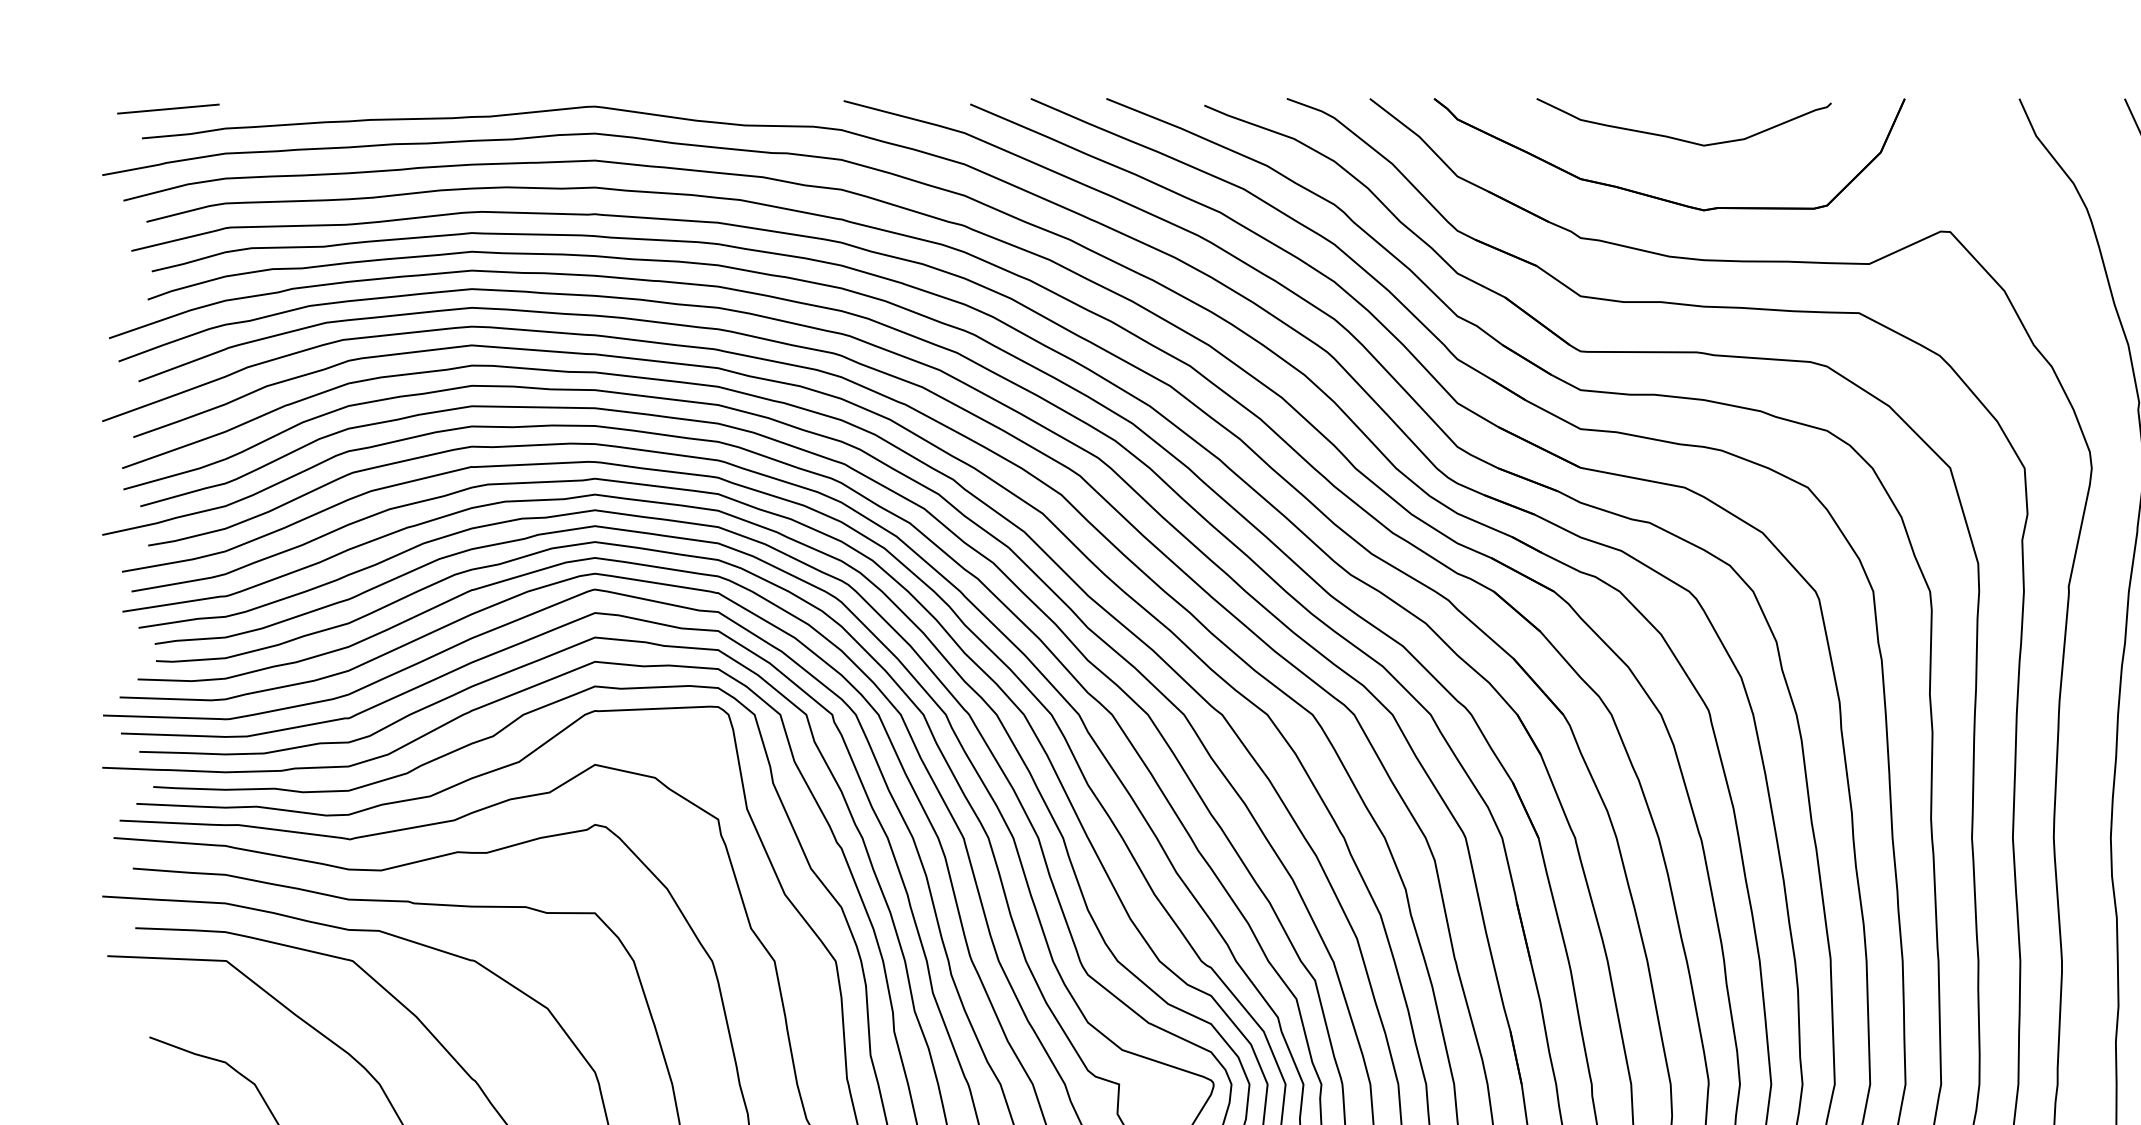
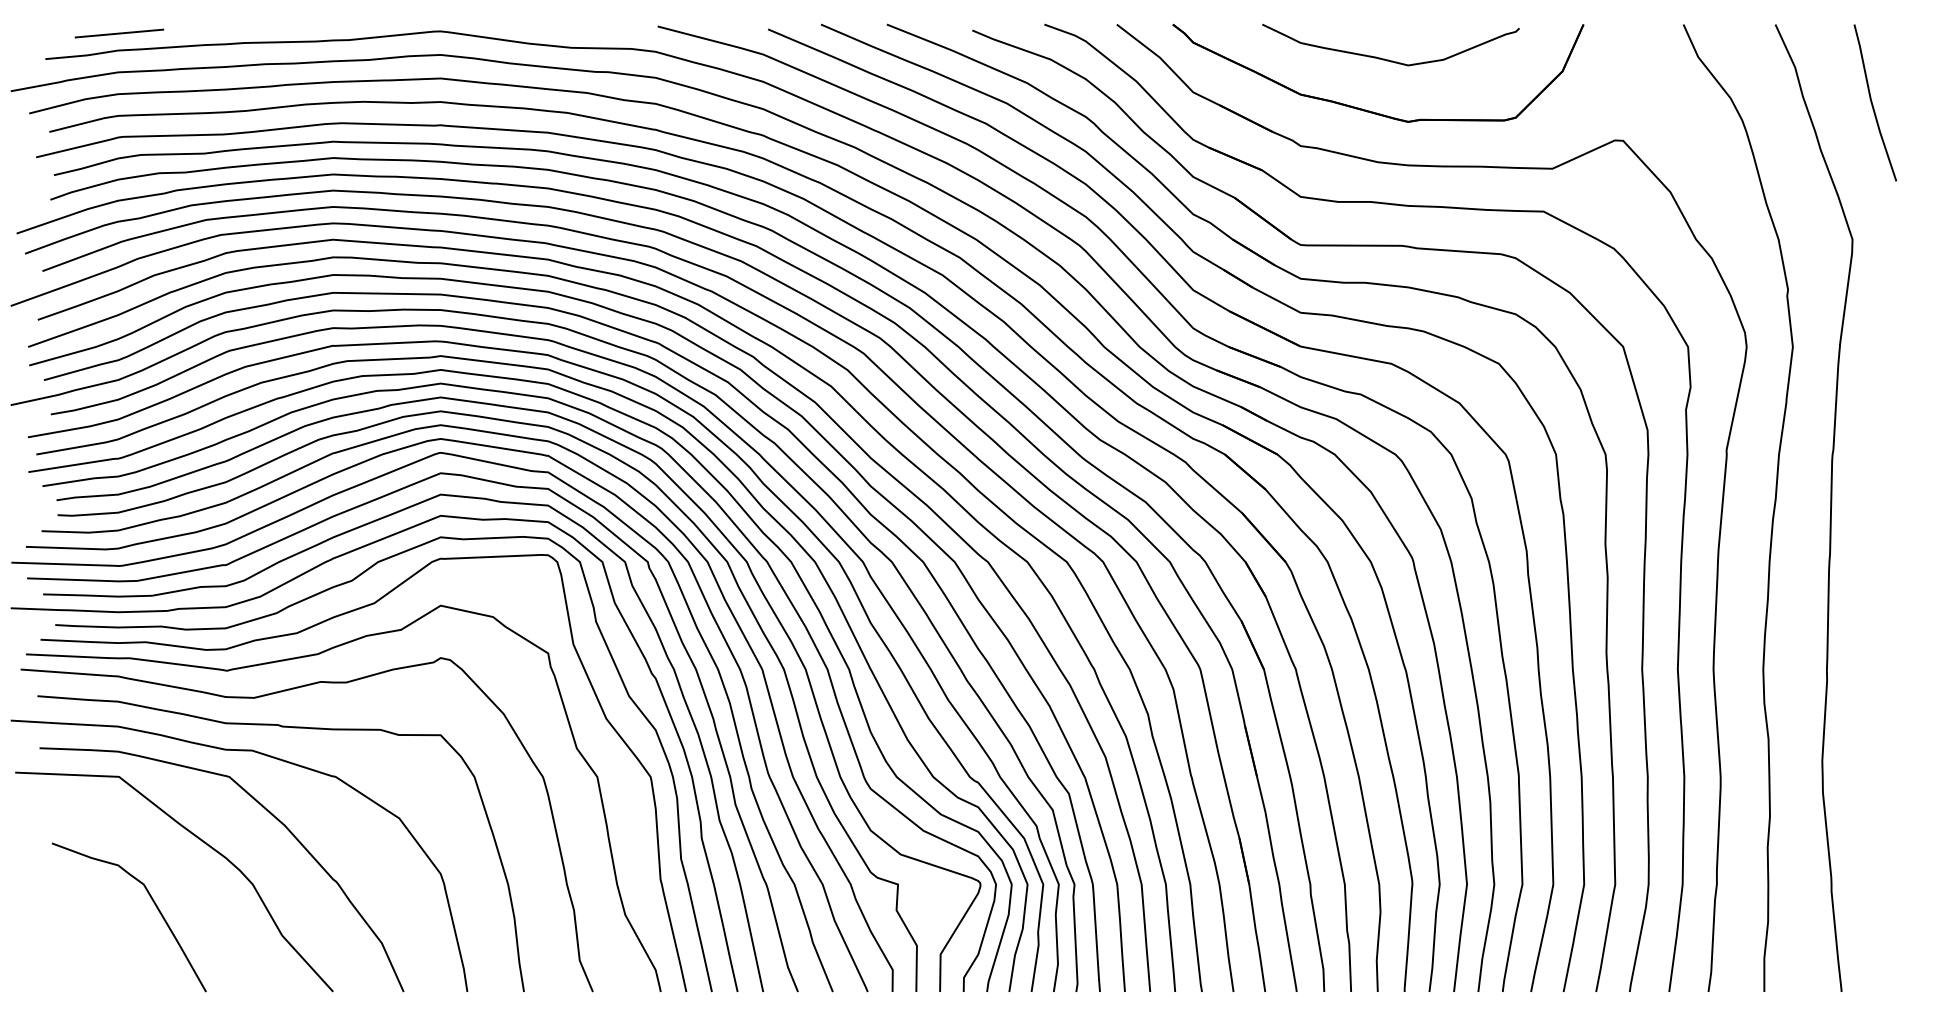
line: (168, 109) -> (119, 33), moved

